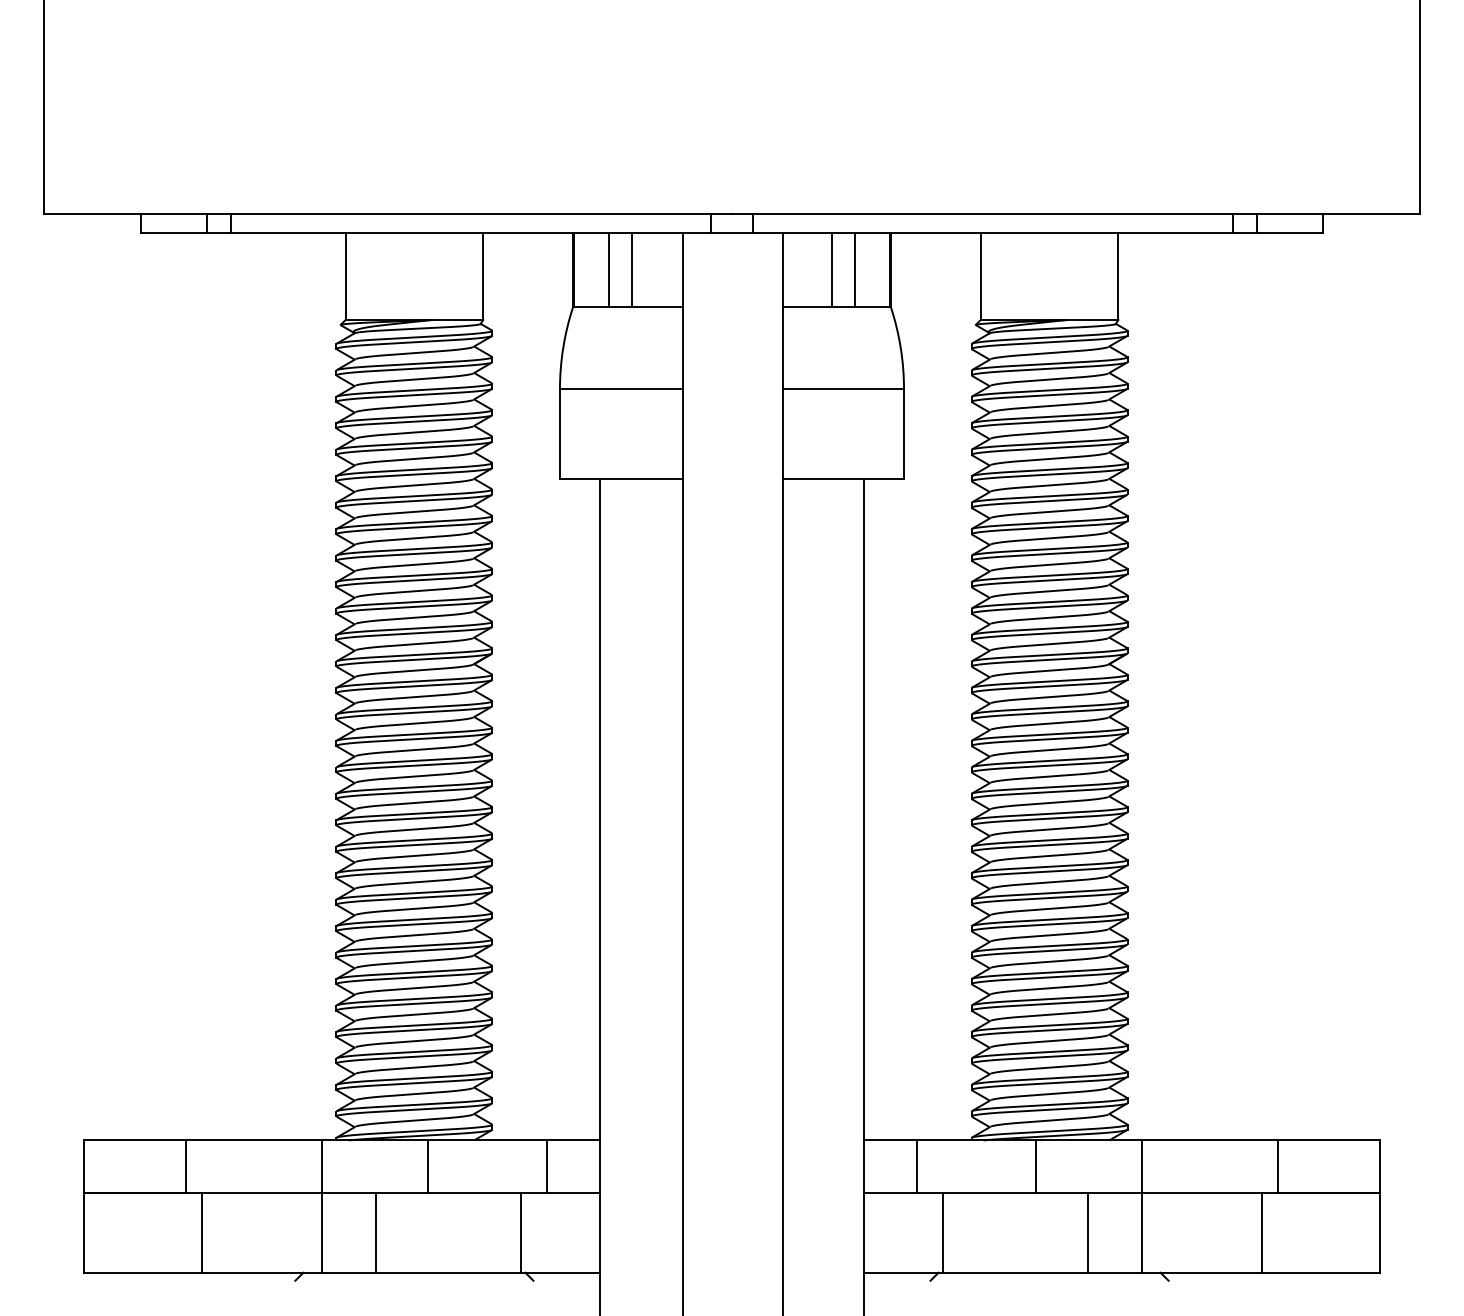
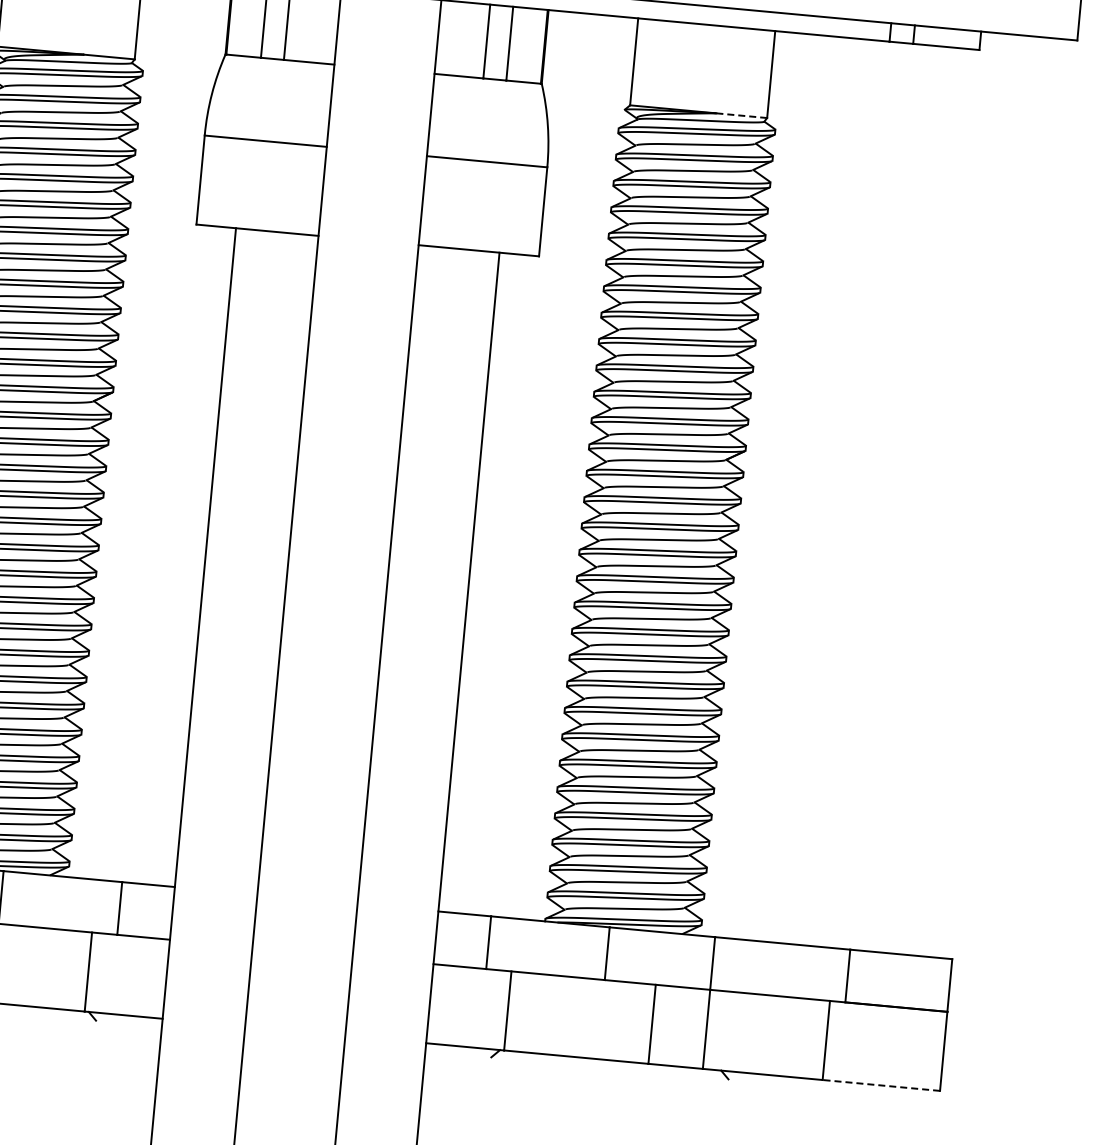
line: (1092, 320) -> (741, 116), solid -> dashed
line: (1321, 1272) -> (881, 1085), solid -> dashed

